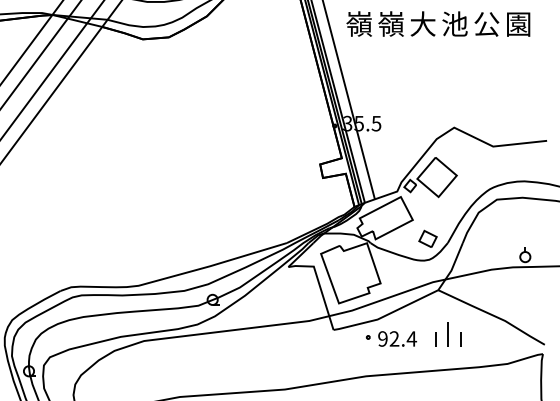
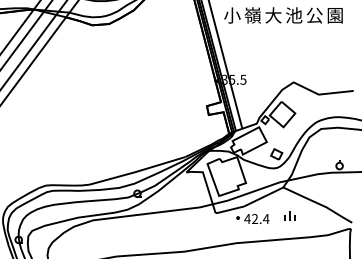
text: (359, 24) -> (232, 15), 嶺 -> 小
part: (447, 333) -> (289, 215), size x0.62
text: (382, 339) -> (247, 219), 92.4 -> 42.4

